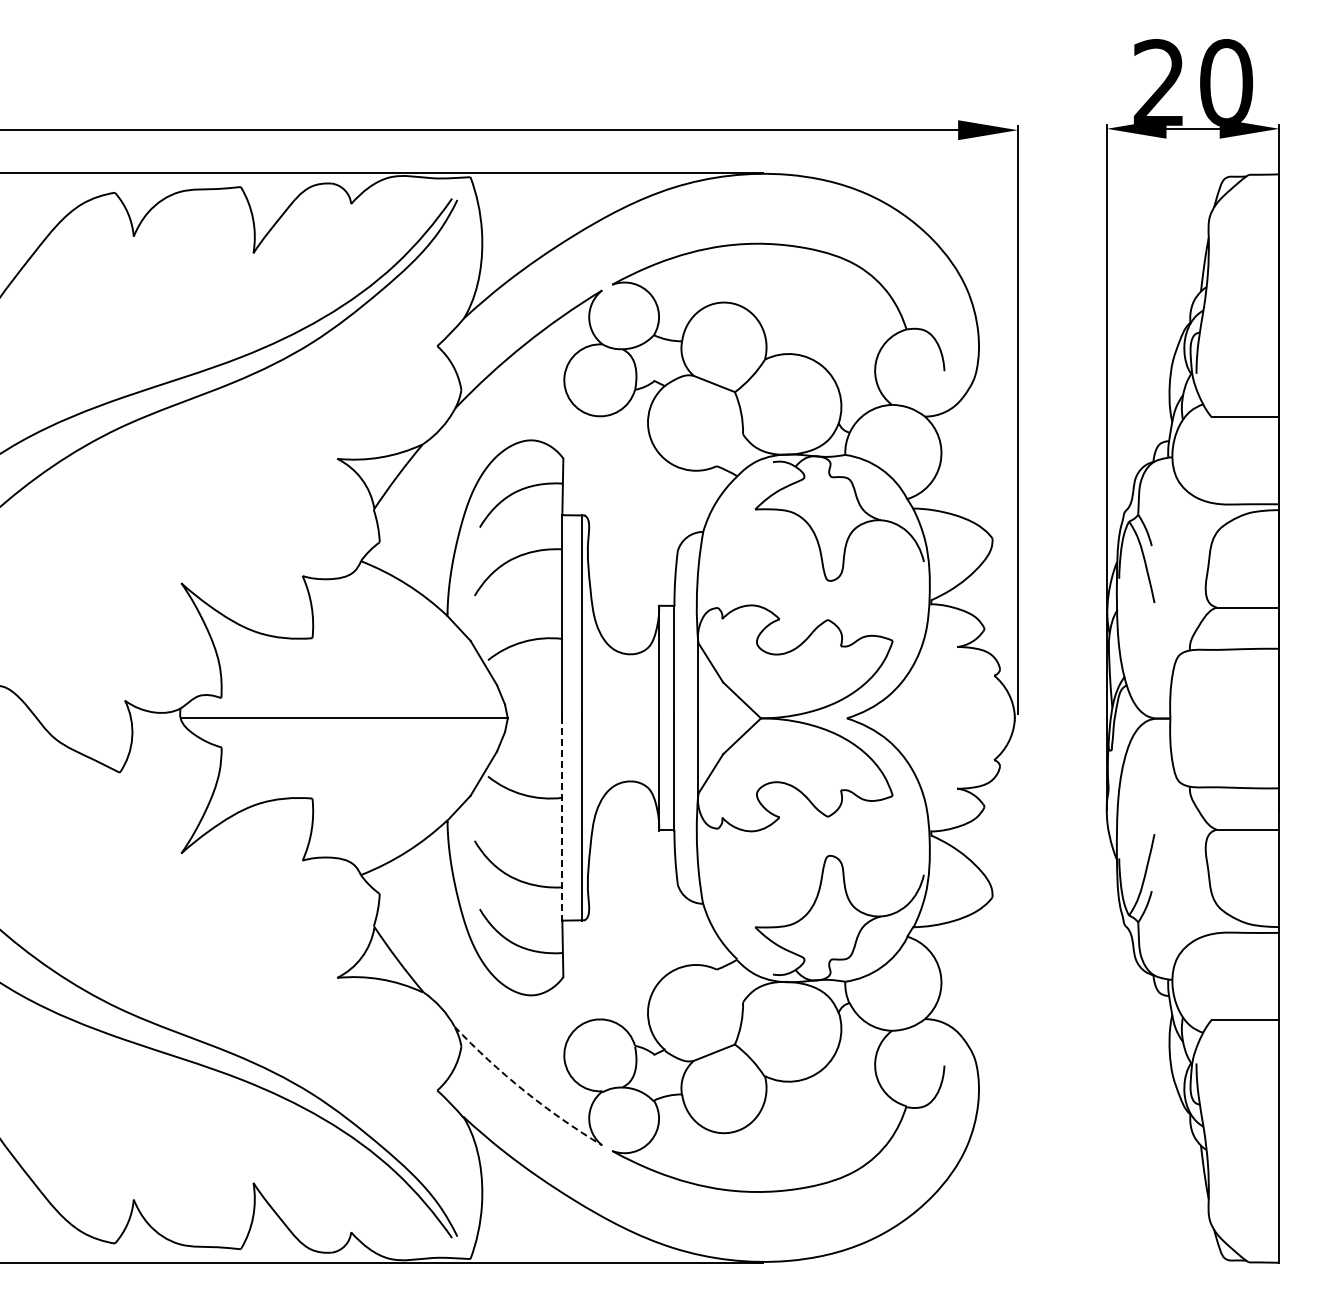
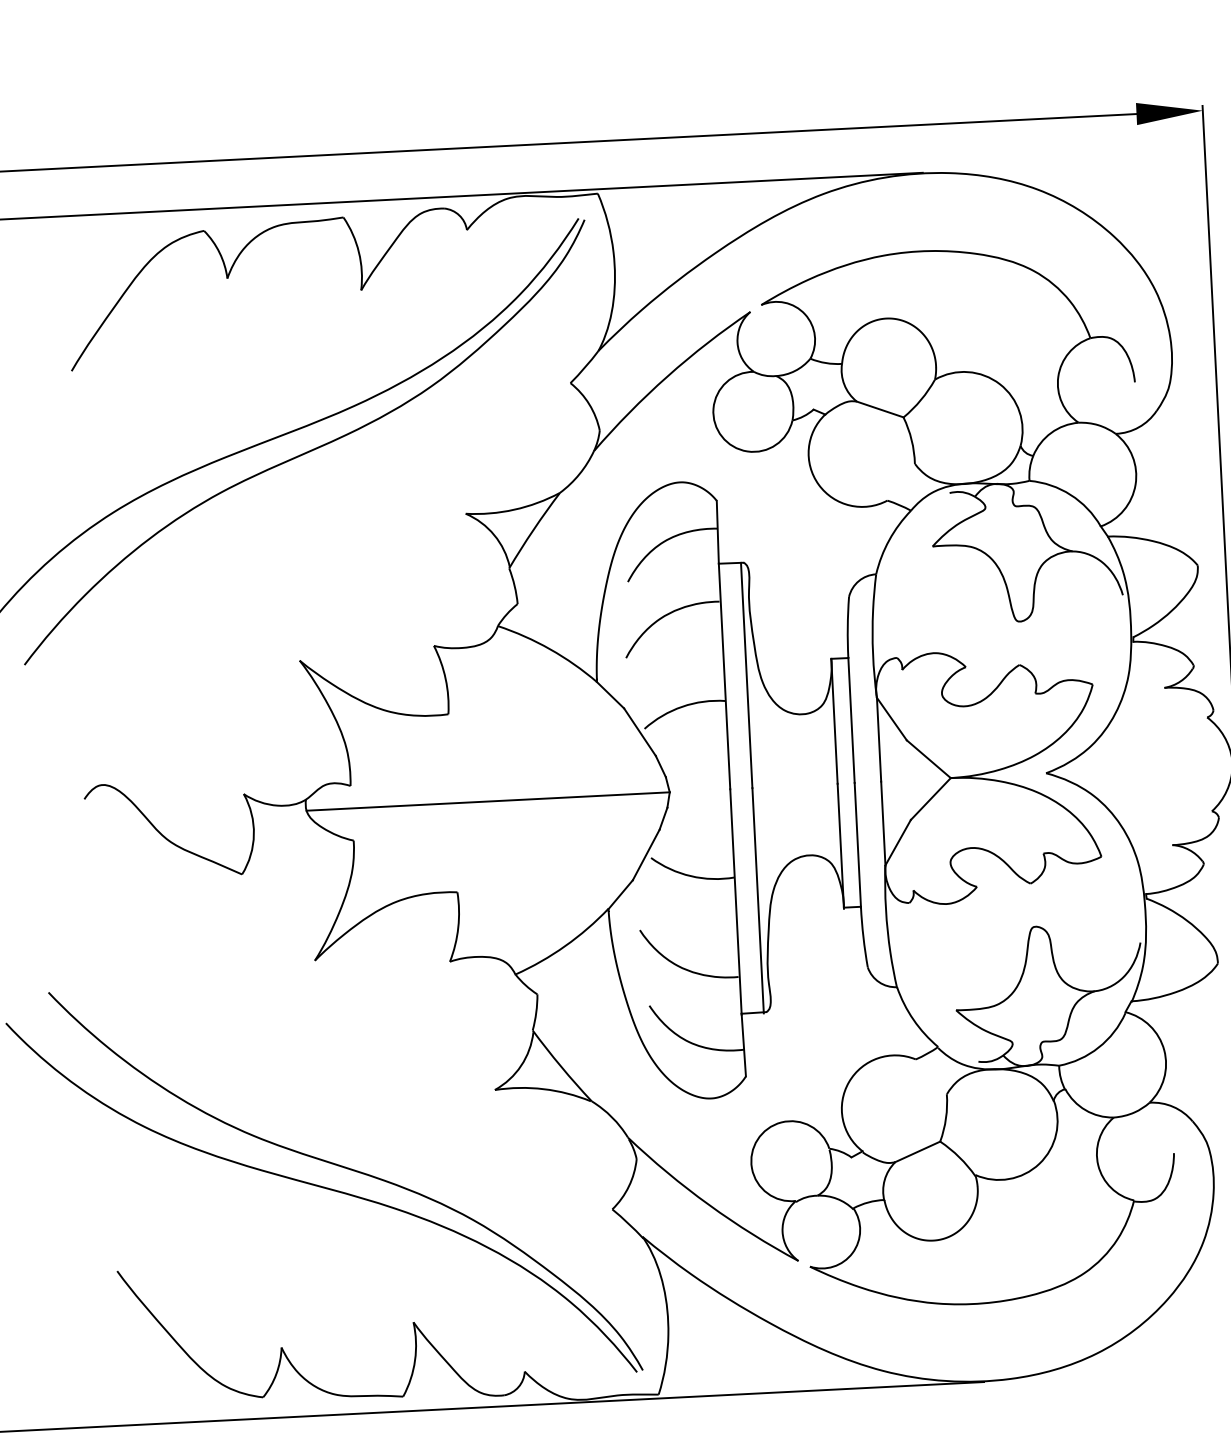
line: (562, 819) -> (736, 901), dashed -> solid
arc: (524, 1090) -> (709, 1204), dashed -> solid

